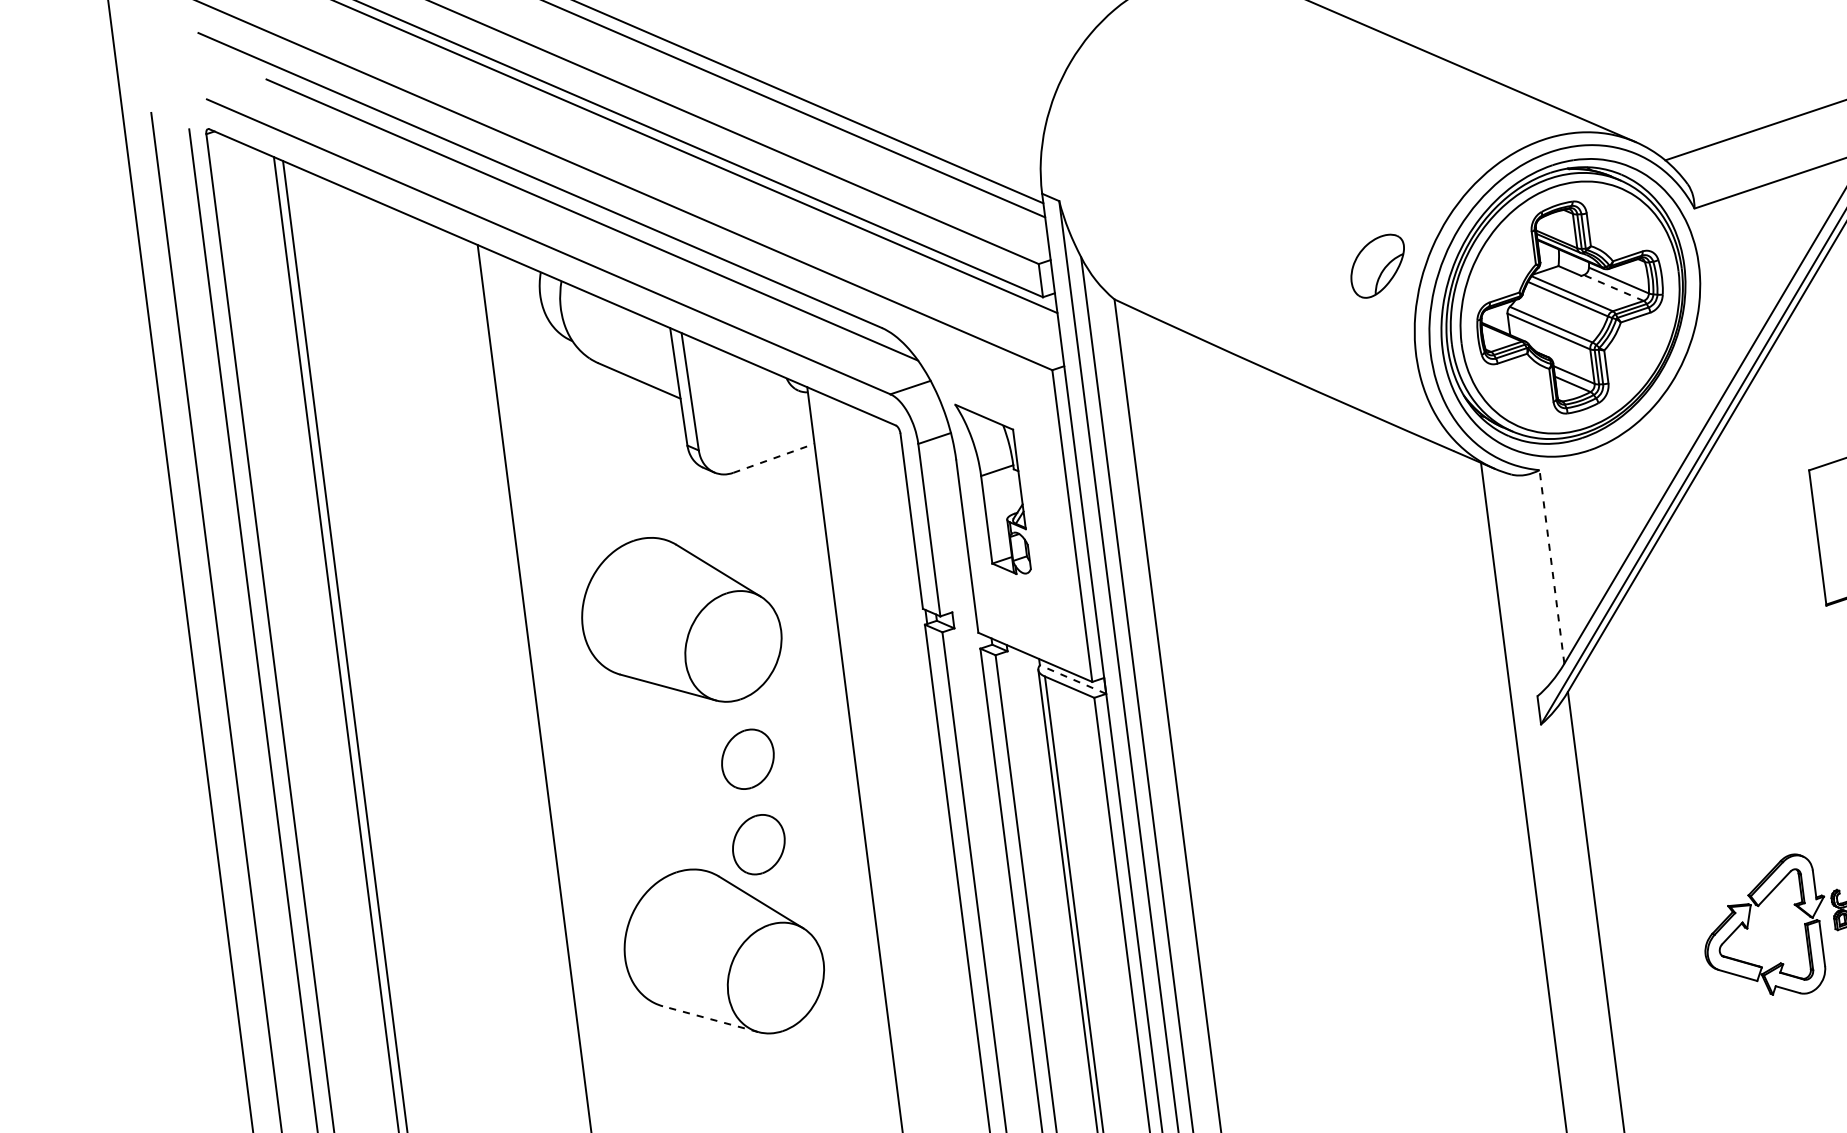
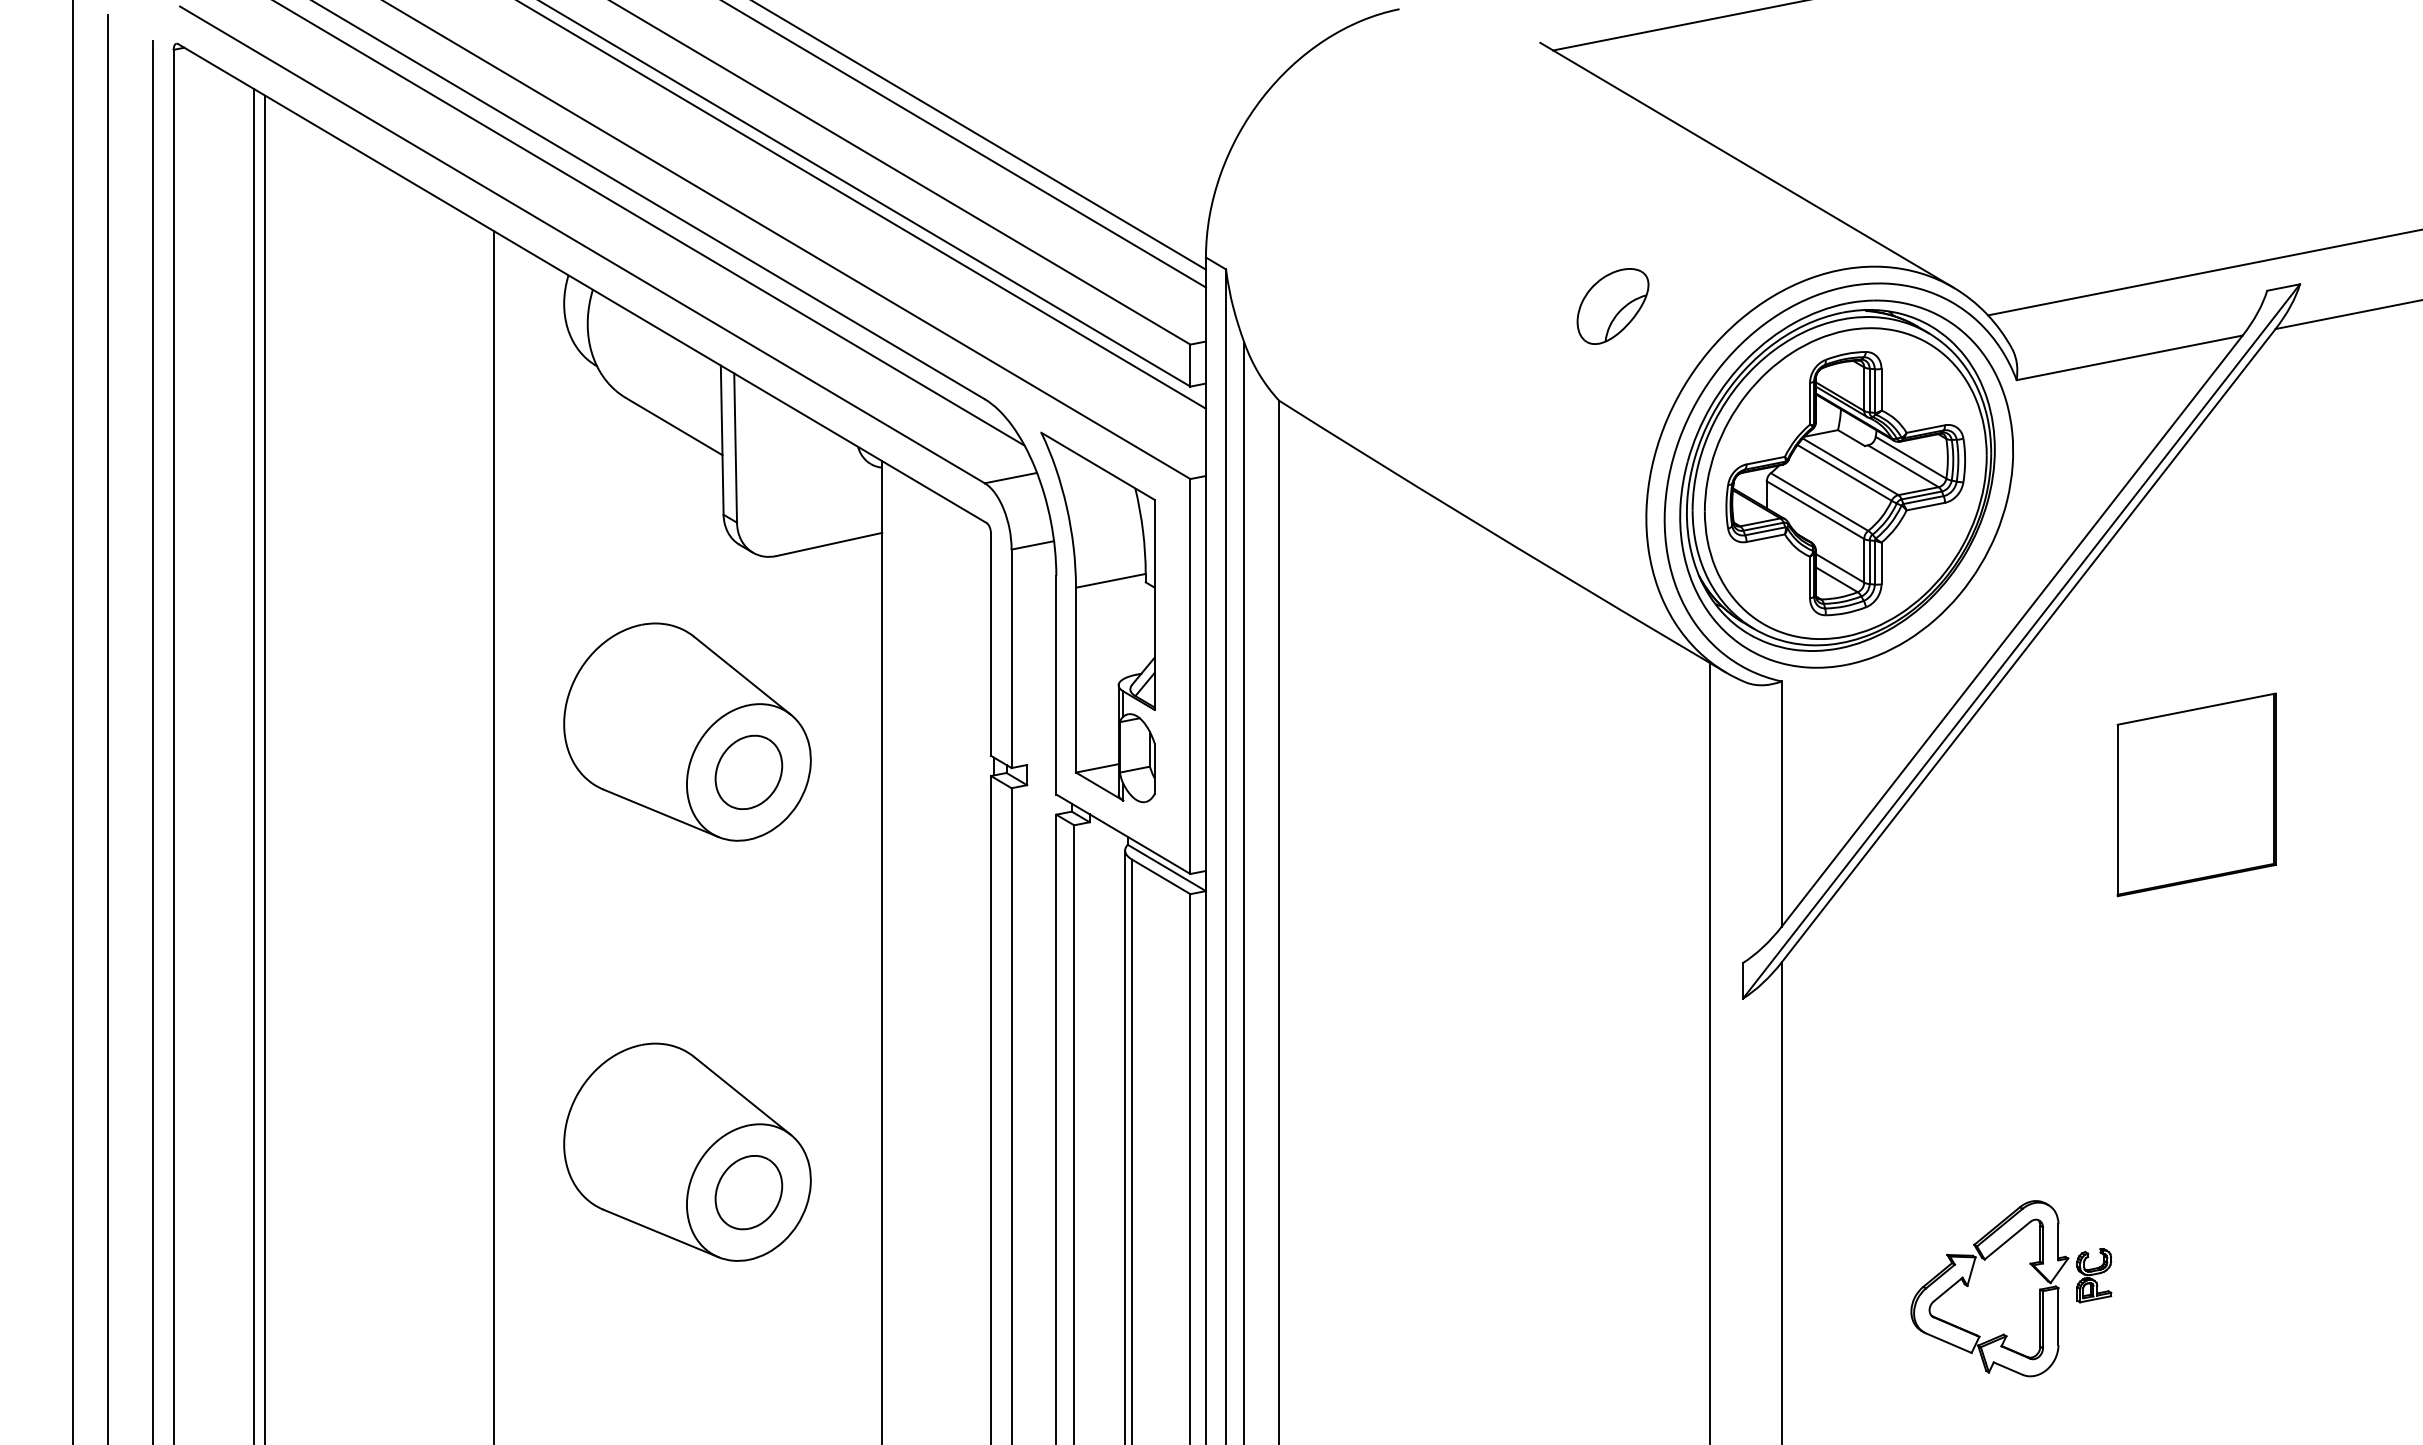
part: (1377, 266) -> (1612, 306), moved
line: (1613, 288) -> (1902, 466), dashed -> solid
line: (774, 458) -> (829, 544), dashed -> solid
part: (992, 488) -> (1097, 617), size x1.67
line: (1551, 567) -> (1781, 804), dashed -> solid
line: (1072, 679) -> (1166, 867), dashed -> solid
part: (747, 759) -> (748, 772), moved
part: (758, 844) -> (748, 1192), moved
line: (710, 1019) -> (660, 1233), dashed -> solid

